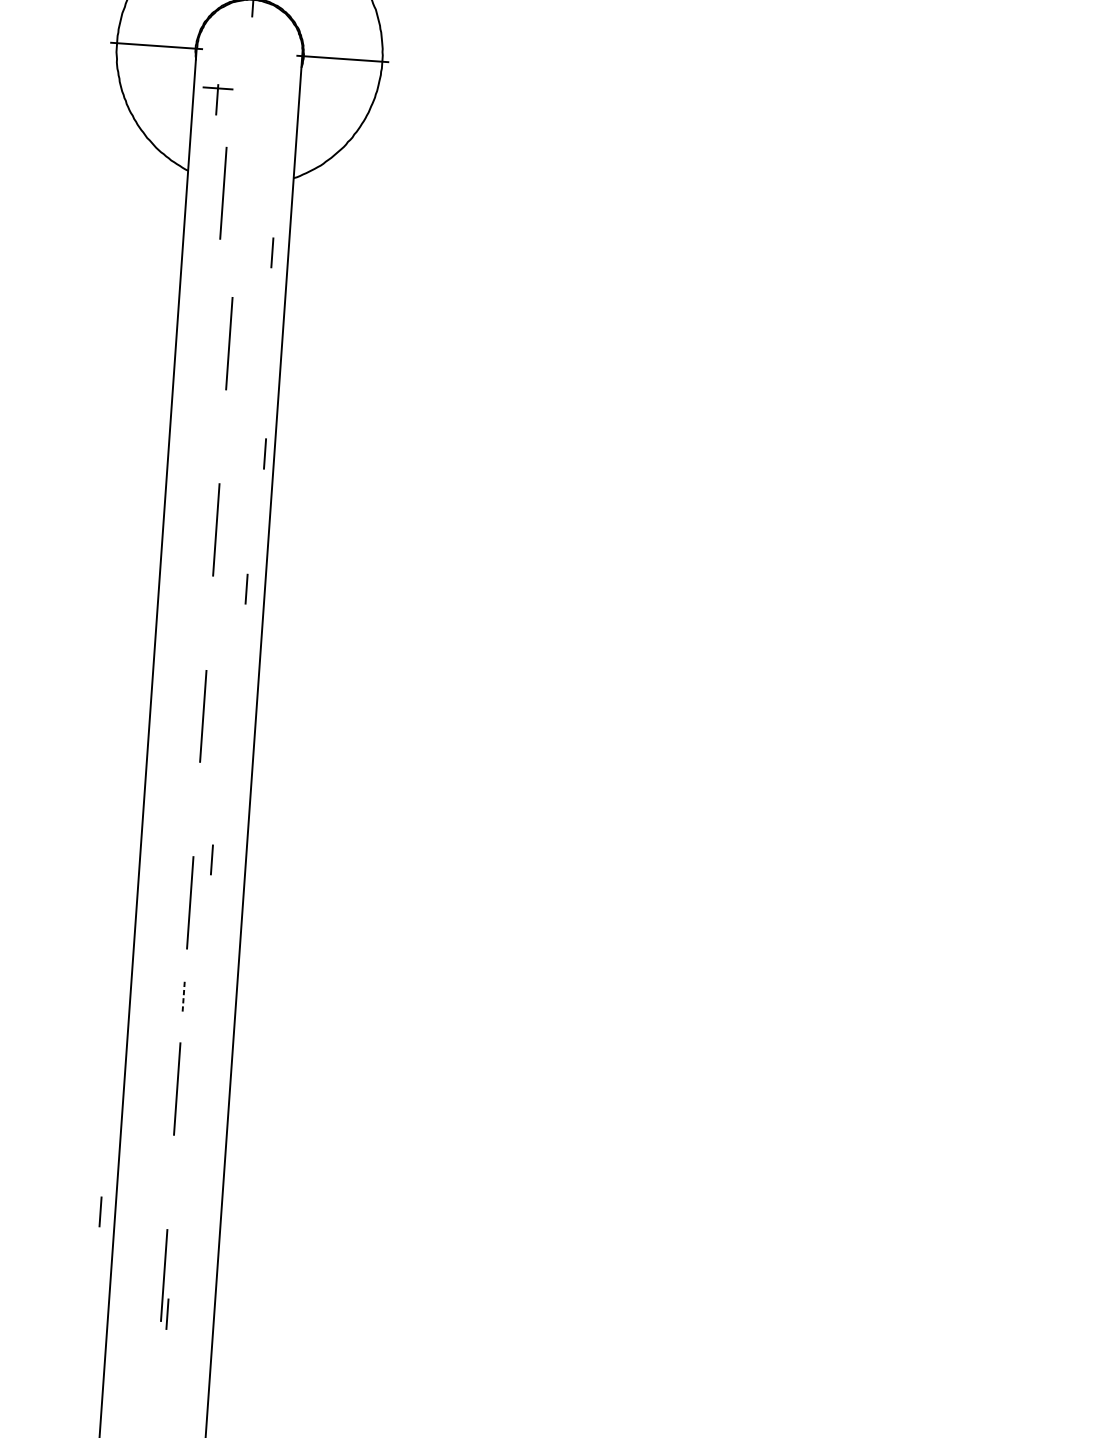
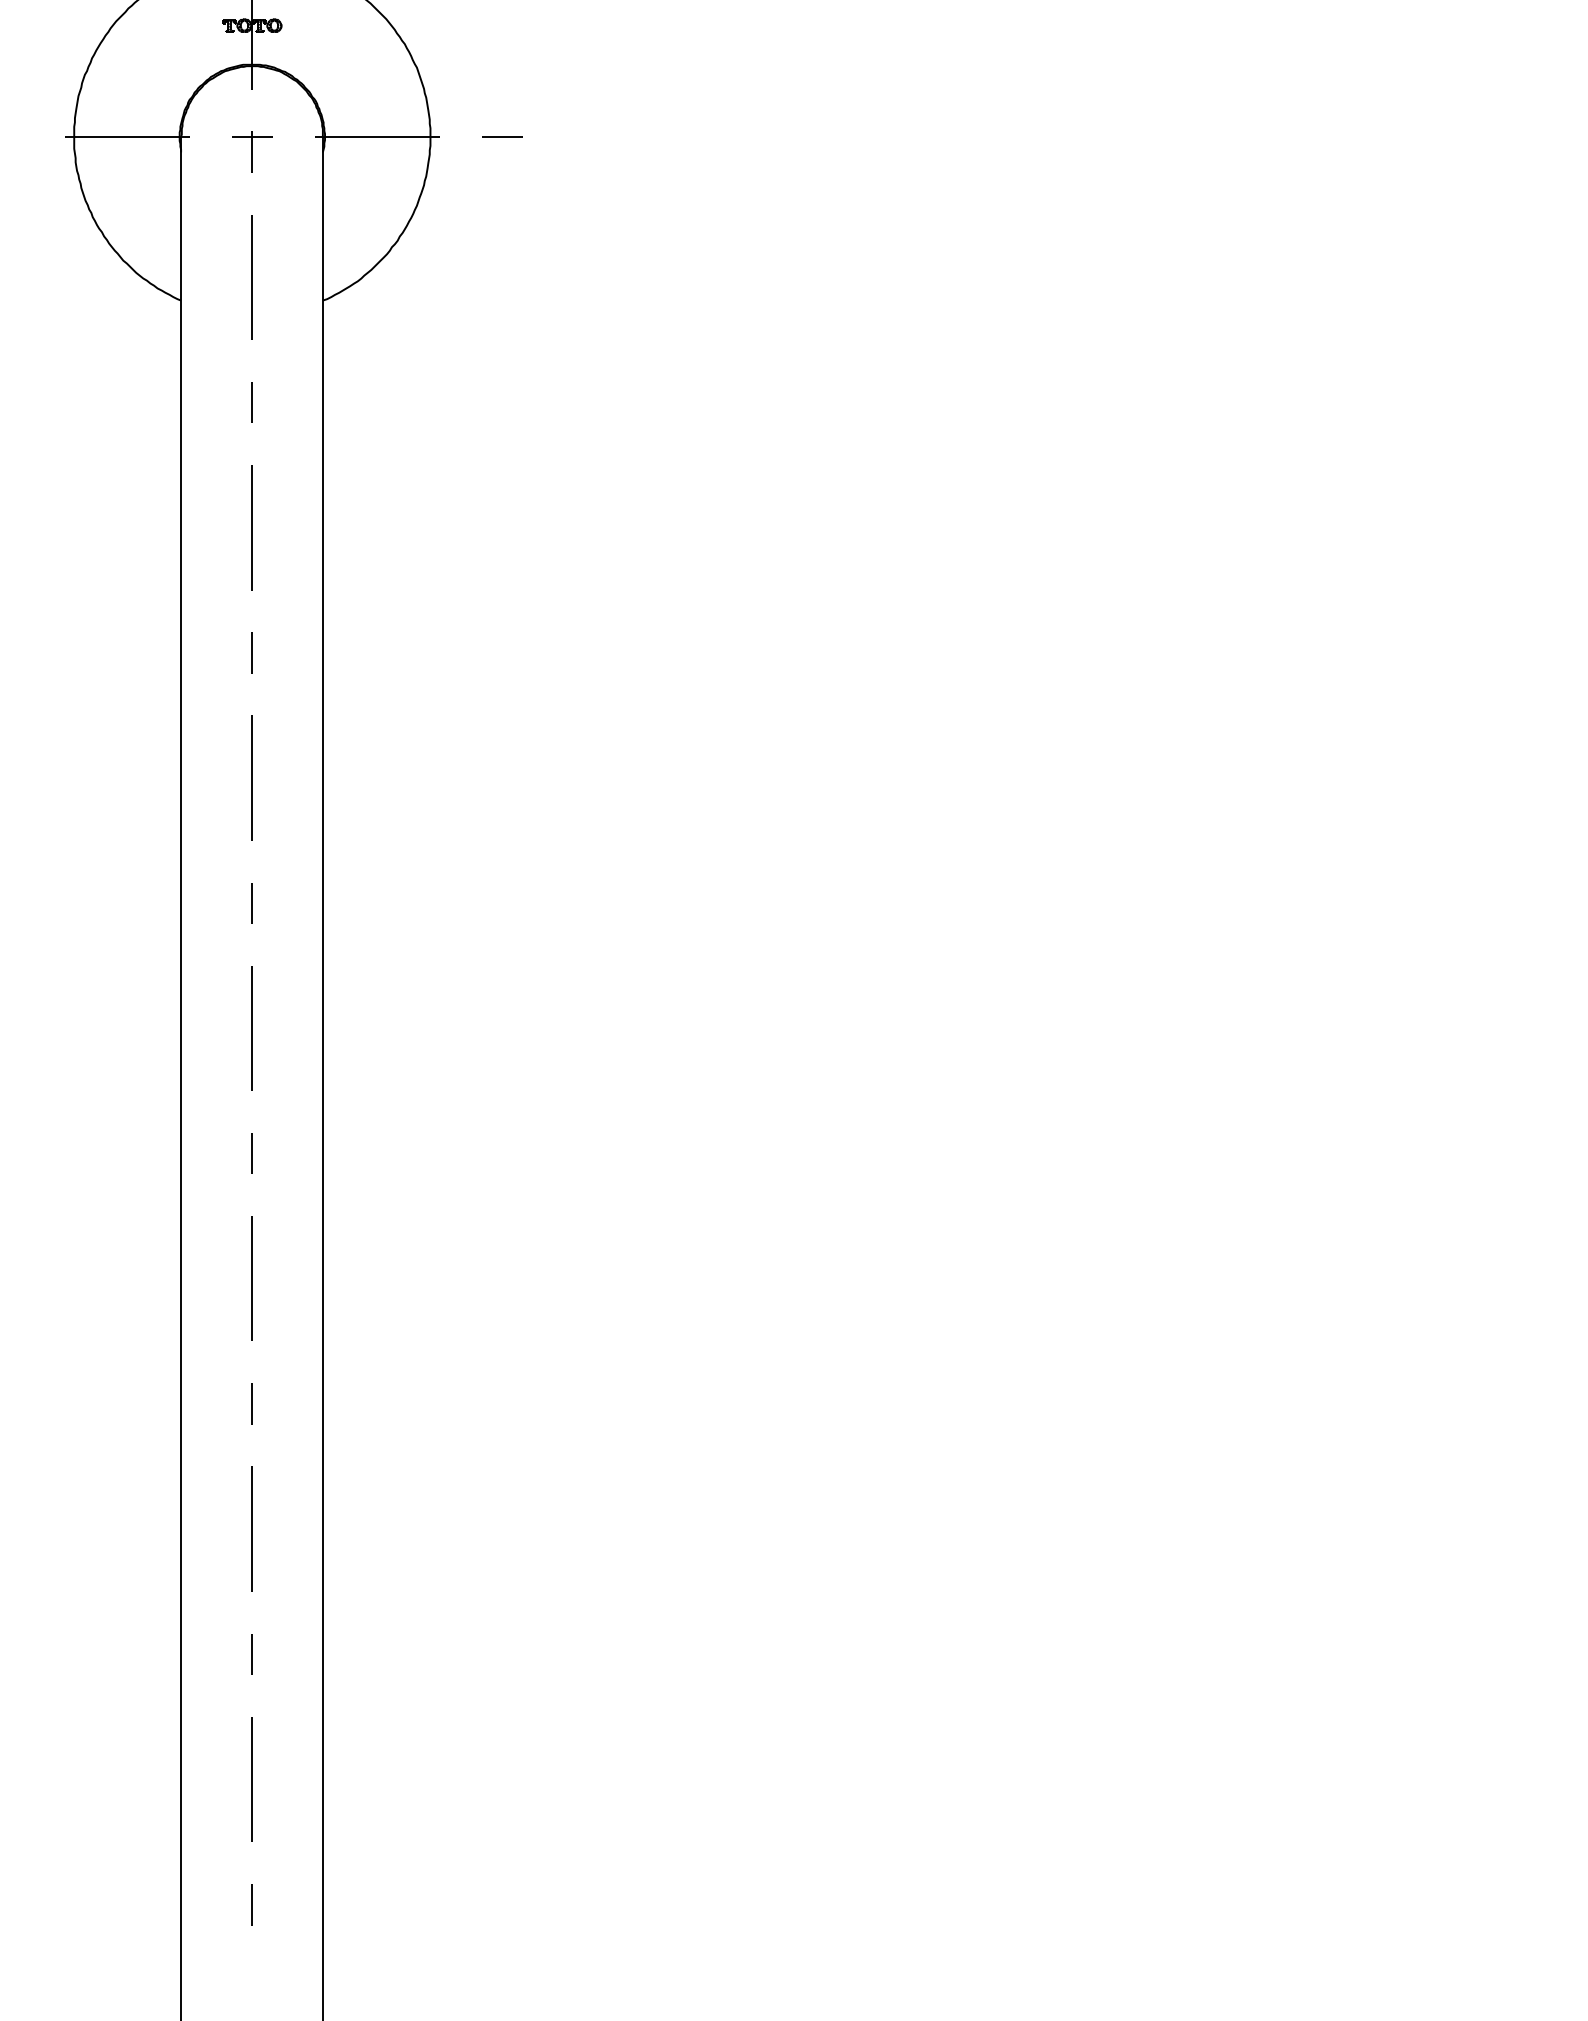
line: (436, 65) -> (502, 136), added
part: (217, 99) -> (252, 151), moved
line: (222, 193) -> (251, 277), moved
line: (271, 252) -> (251, 402), moved
line: (264, 453) -> (251, 652), moved
line: (245, 589) -> (251, 903), moved
line: (211, 859) -> (251, 1153), moved
line: (183, 995) -> (252, 1403), dashed -> solid
line: (99, 1212) -> (251, 1654), moved
line: (166, 1313) -> (251, 1904), moved

